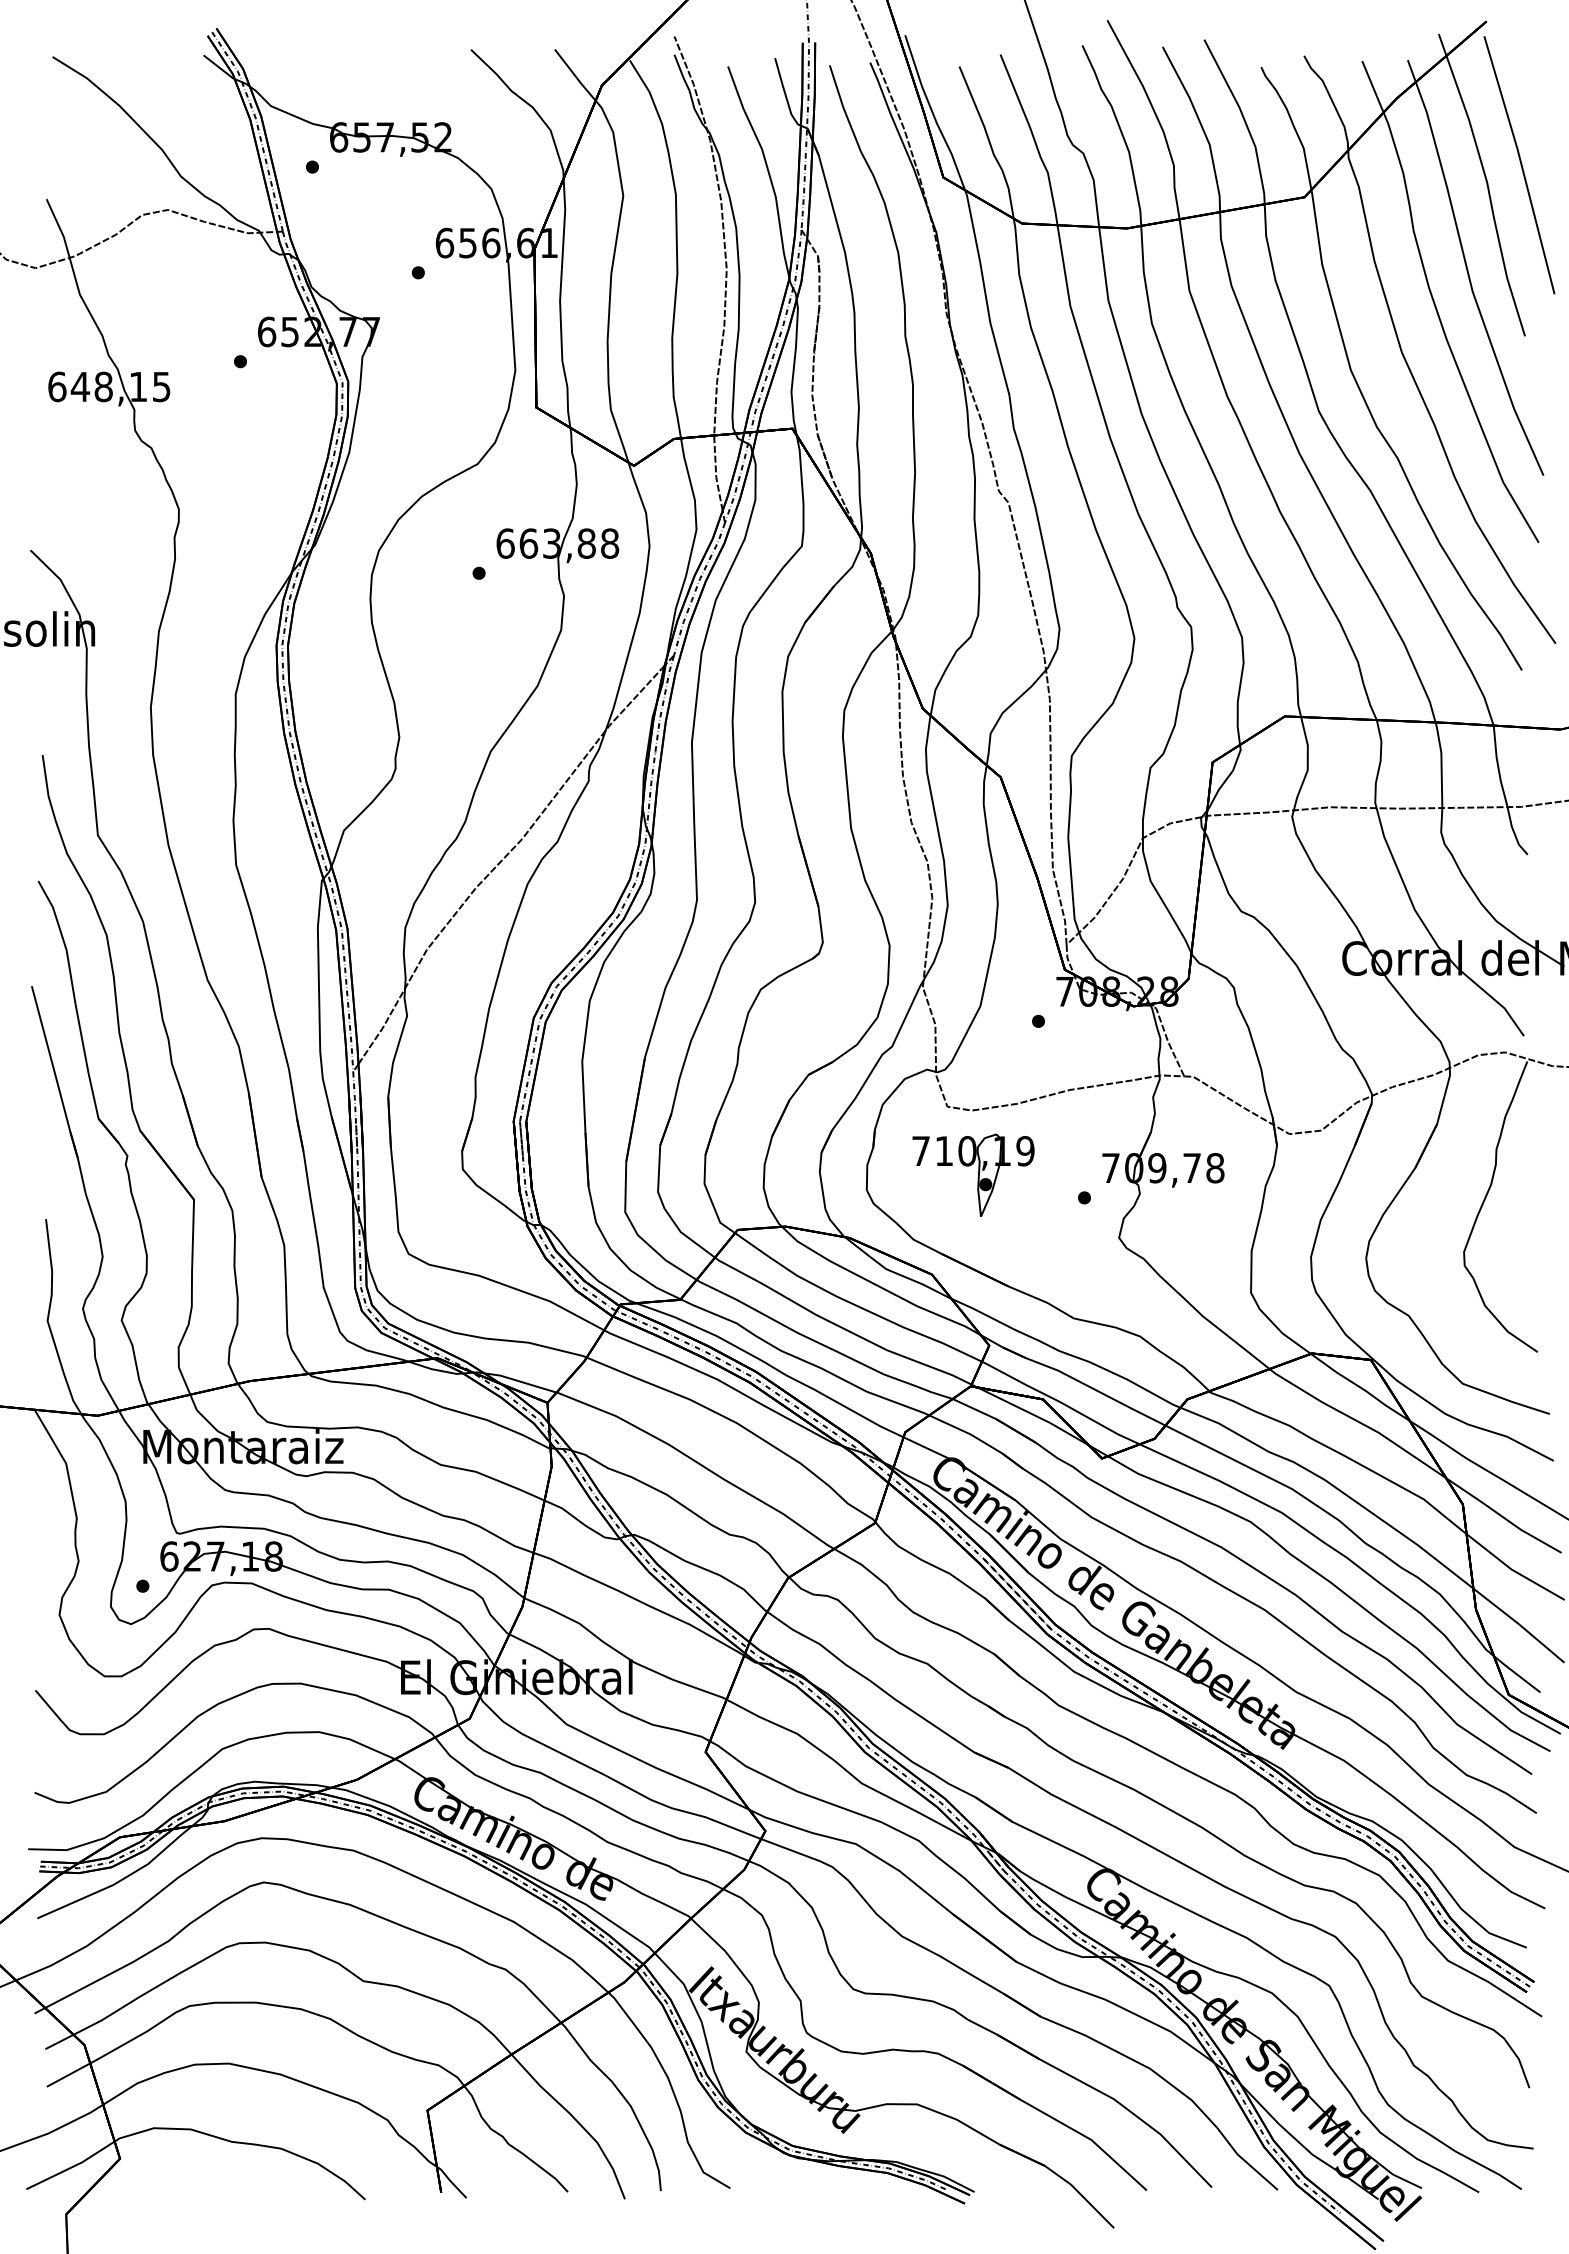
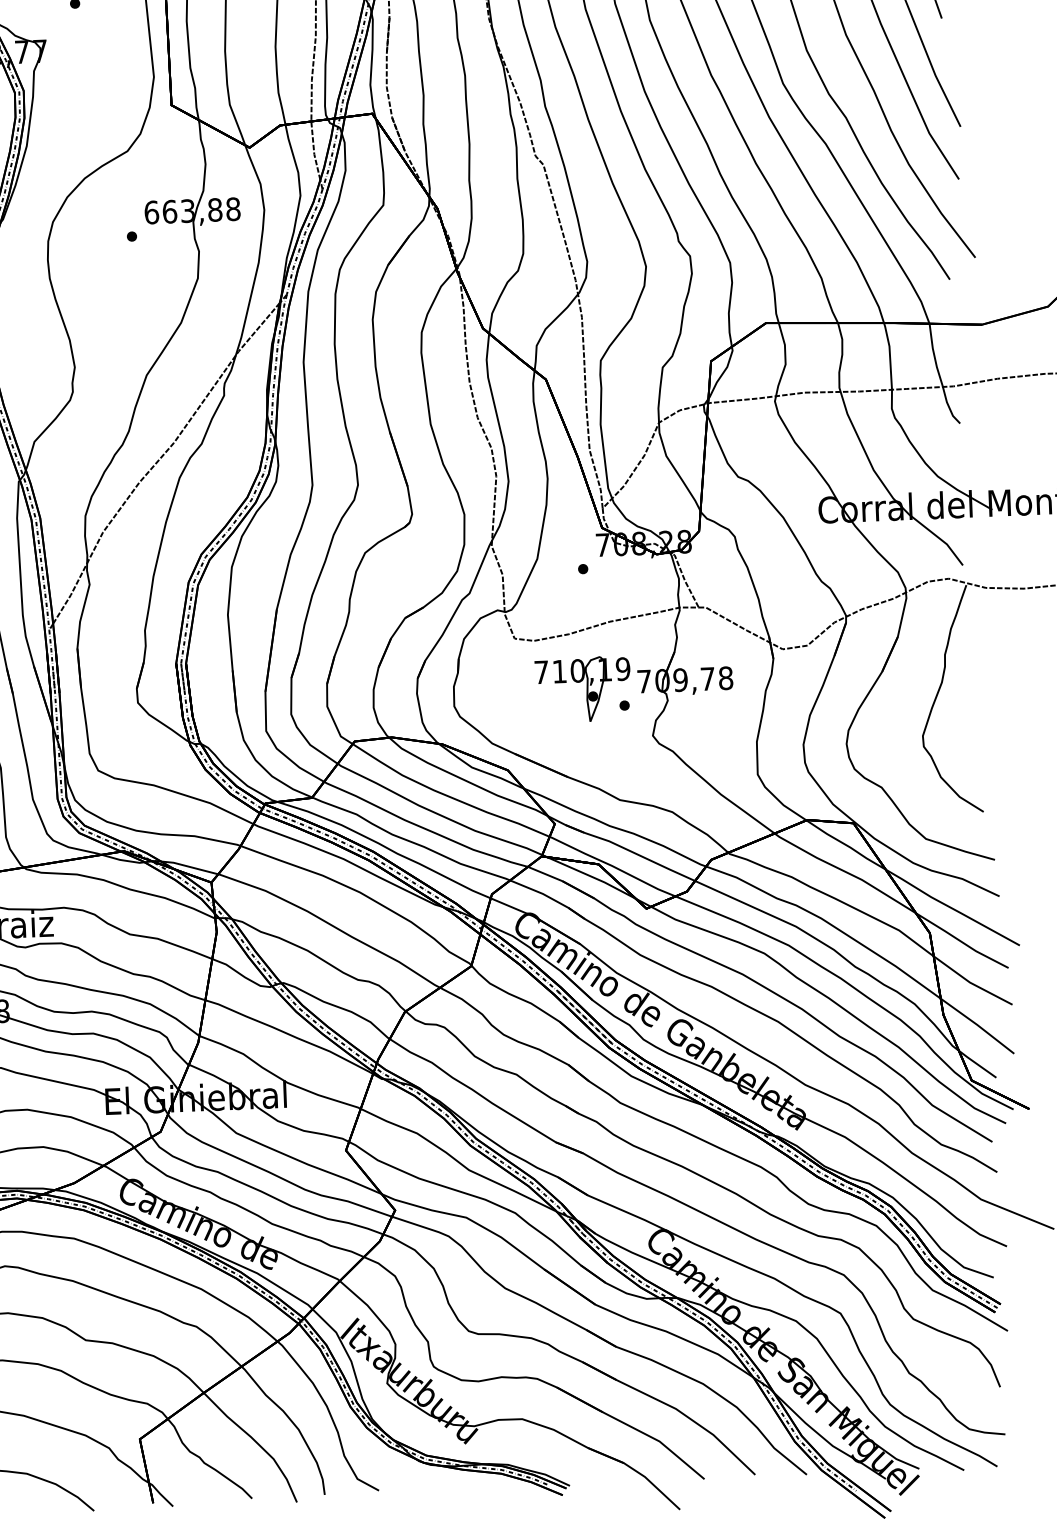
part: (973, 1174) -> (583, 688), moved

